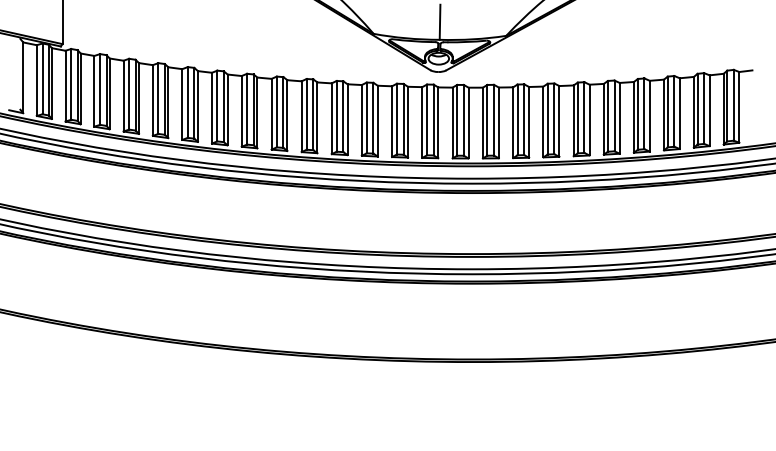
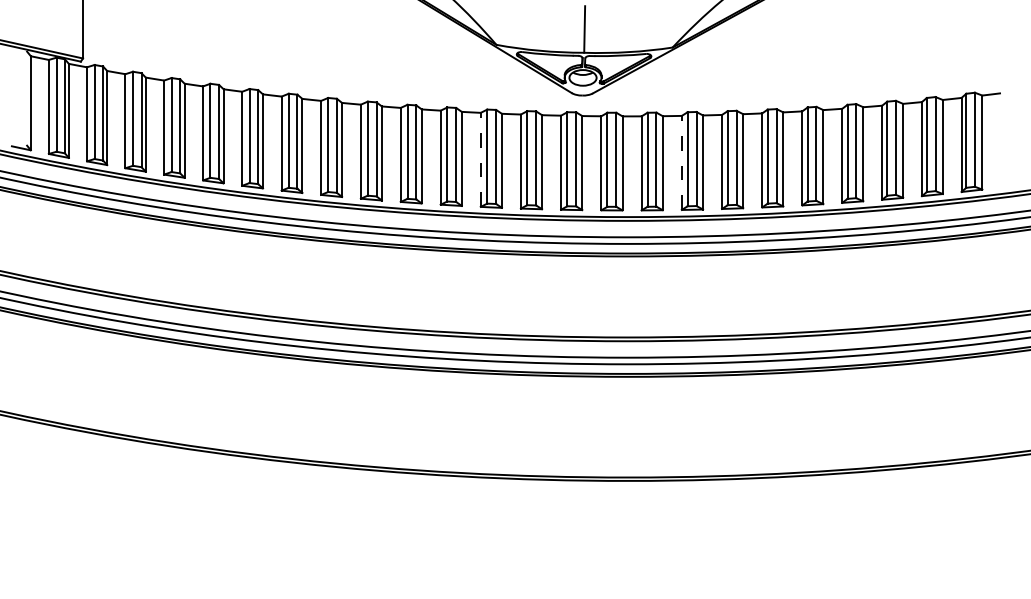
line: (361, 119) -> (480, 158), solid -> dashed
line: (513, 122) -> (682, 162), solid -> dashed

